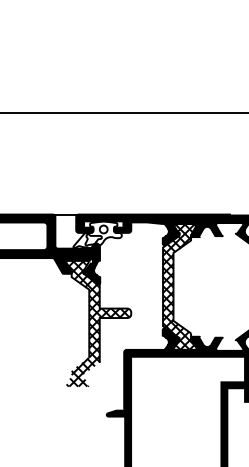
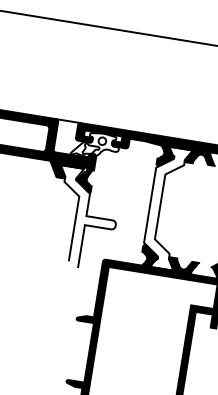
hatch: (179, 286) -> (165, 207), removed
hatch: (98, 323) -> (82, 230), removed

